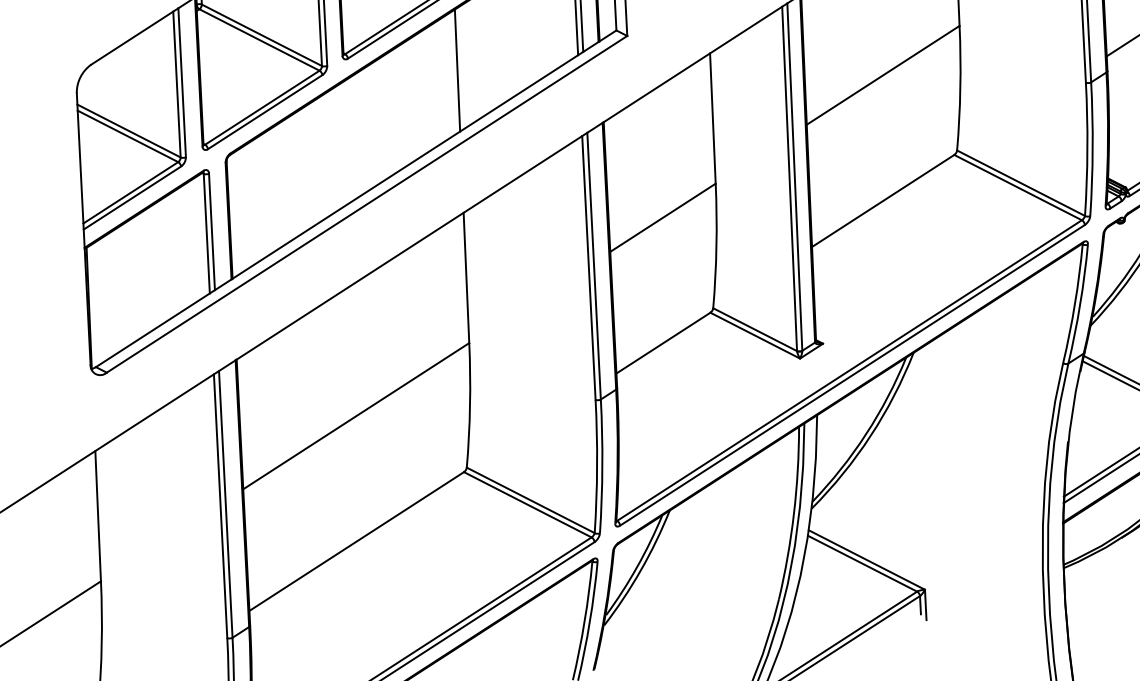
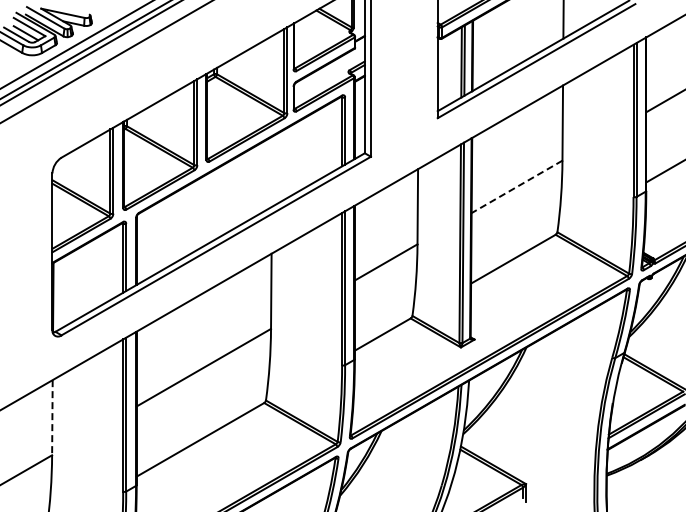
line: (456, 70) -> (271, 171), removed
line: (882, 76) -> (516, 187), solid -> dashed
line: (98, 515) -> (52, 417), solid -> dashed

